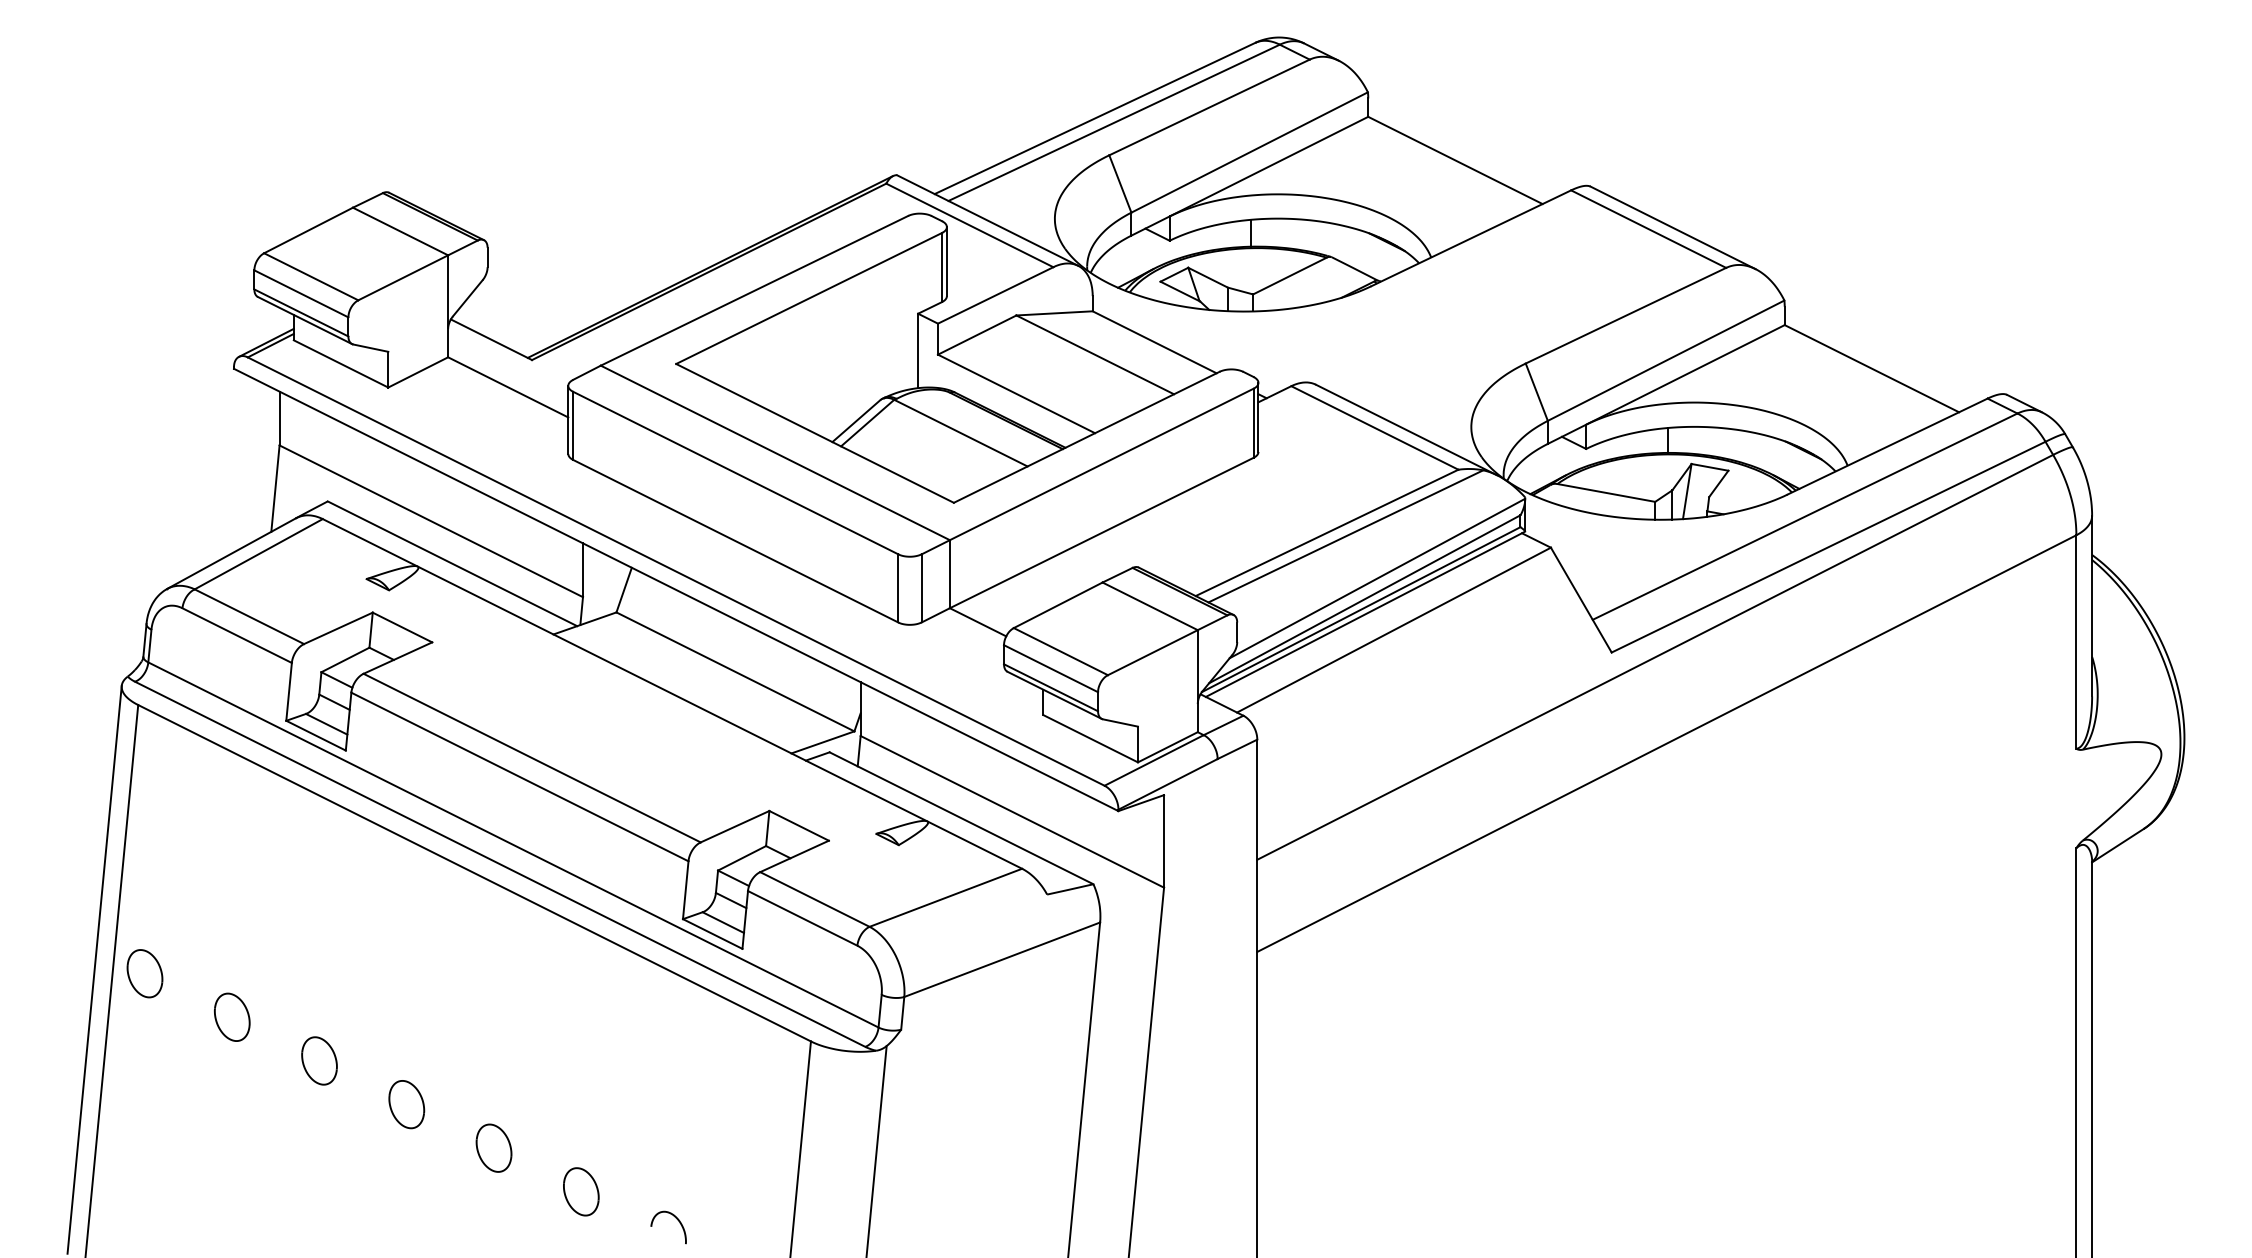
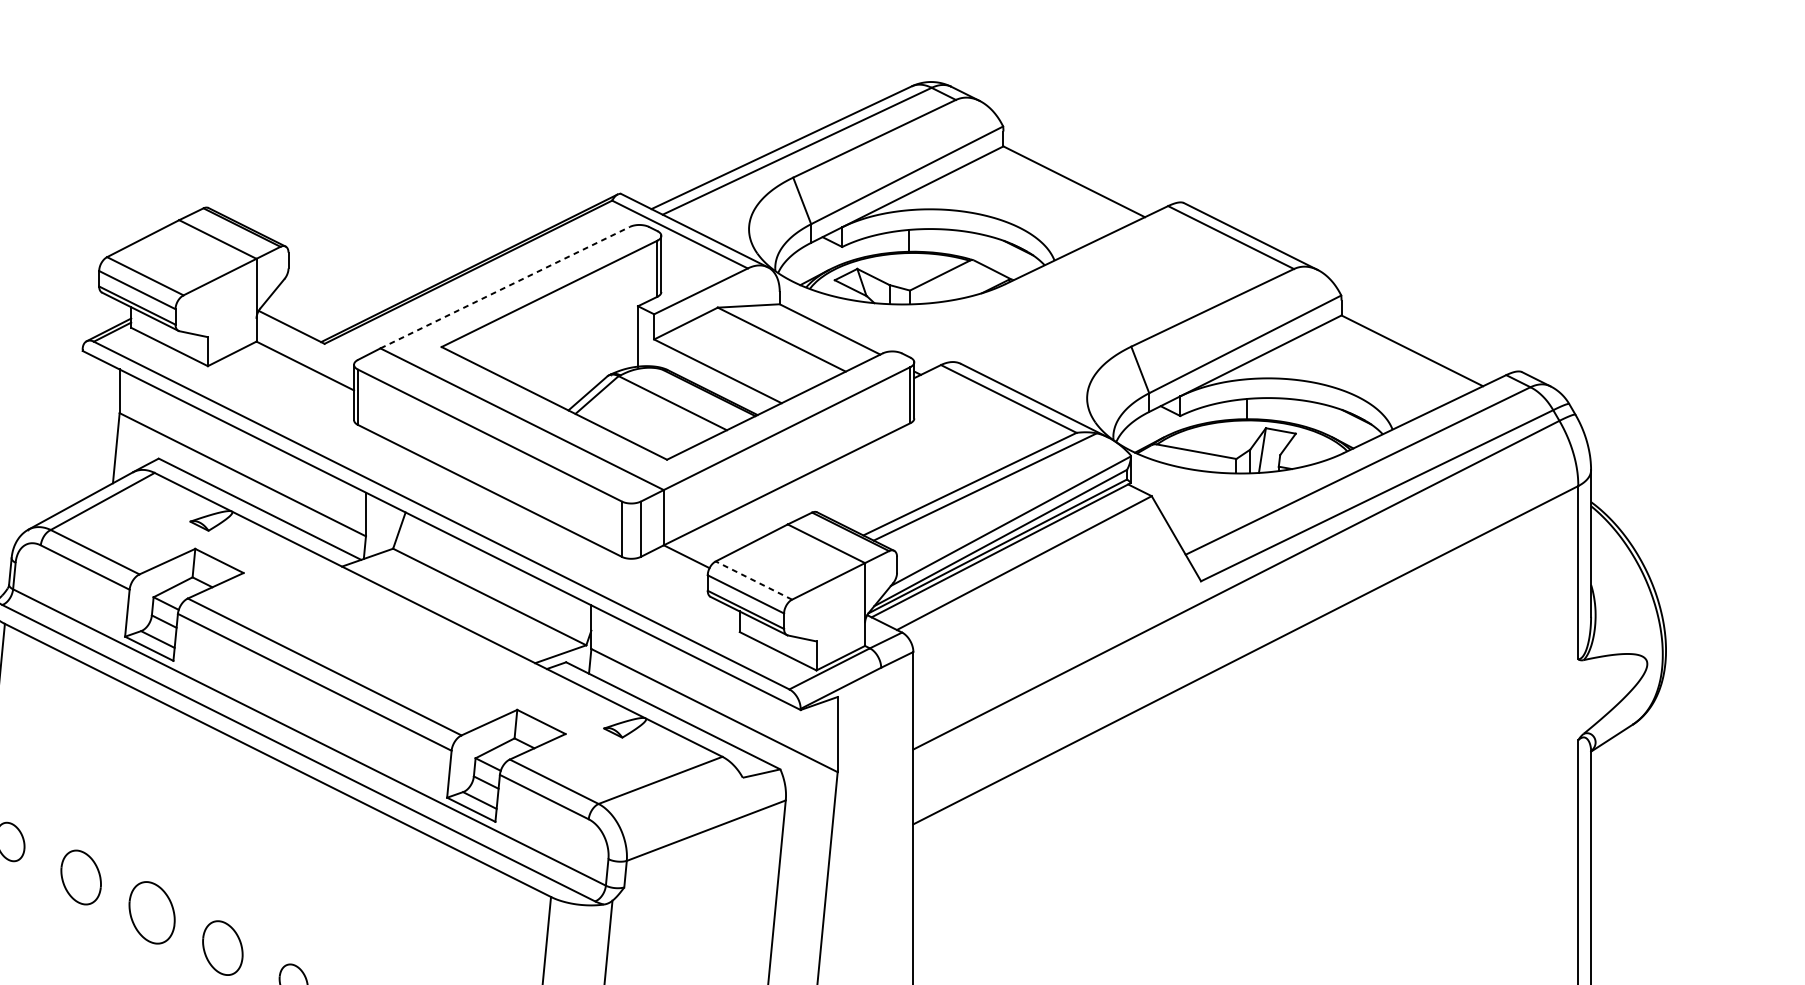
line: (754, 290) -> (505, 287), solid -> dashed
line: (1060, 651) -> (753, 580), solid -> dashed
part: (232, 1016) -> (81, 876), size x1.4
part: (319, 1060) -> (152, 912), size x1.6
part: (406, 1104) -> (222, 948), size x1.4

